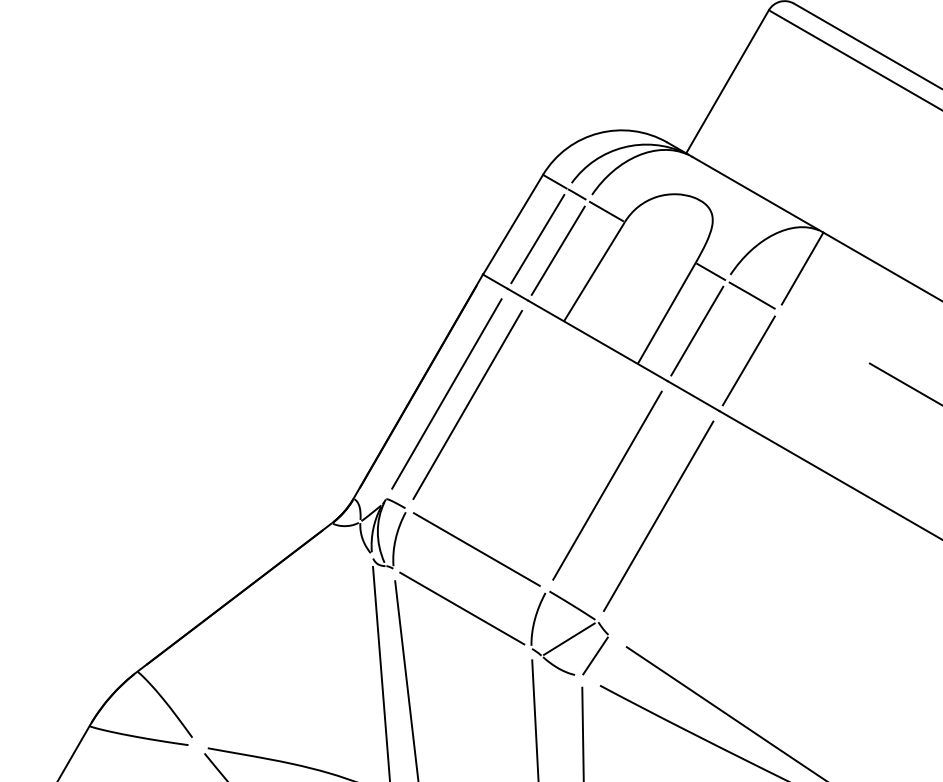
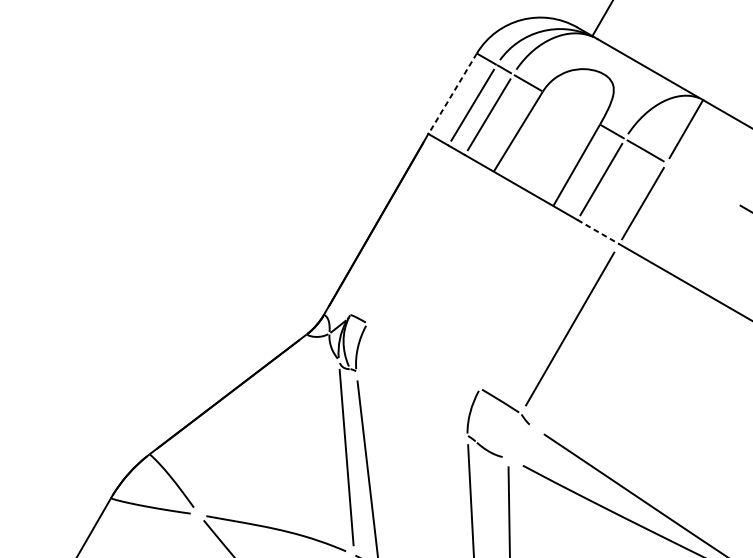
line: (512, 225) -> (452, 94), solid -> dashed
line: (446, 393) -> (398, 229), removed
line: (693, 396) -> (598, 232), solid -> dashed
line: (467, 404) -> (415, 238), removed
line: (607, 485) -> (528, 304), removed
line: (476, 549) -> (423, 355), removed
line: (462, 608) -> (411, 403), removed
line: (569, 638) -> (498, 427), removed
line: (595, 655) -> (519, 441), removed

